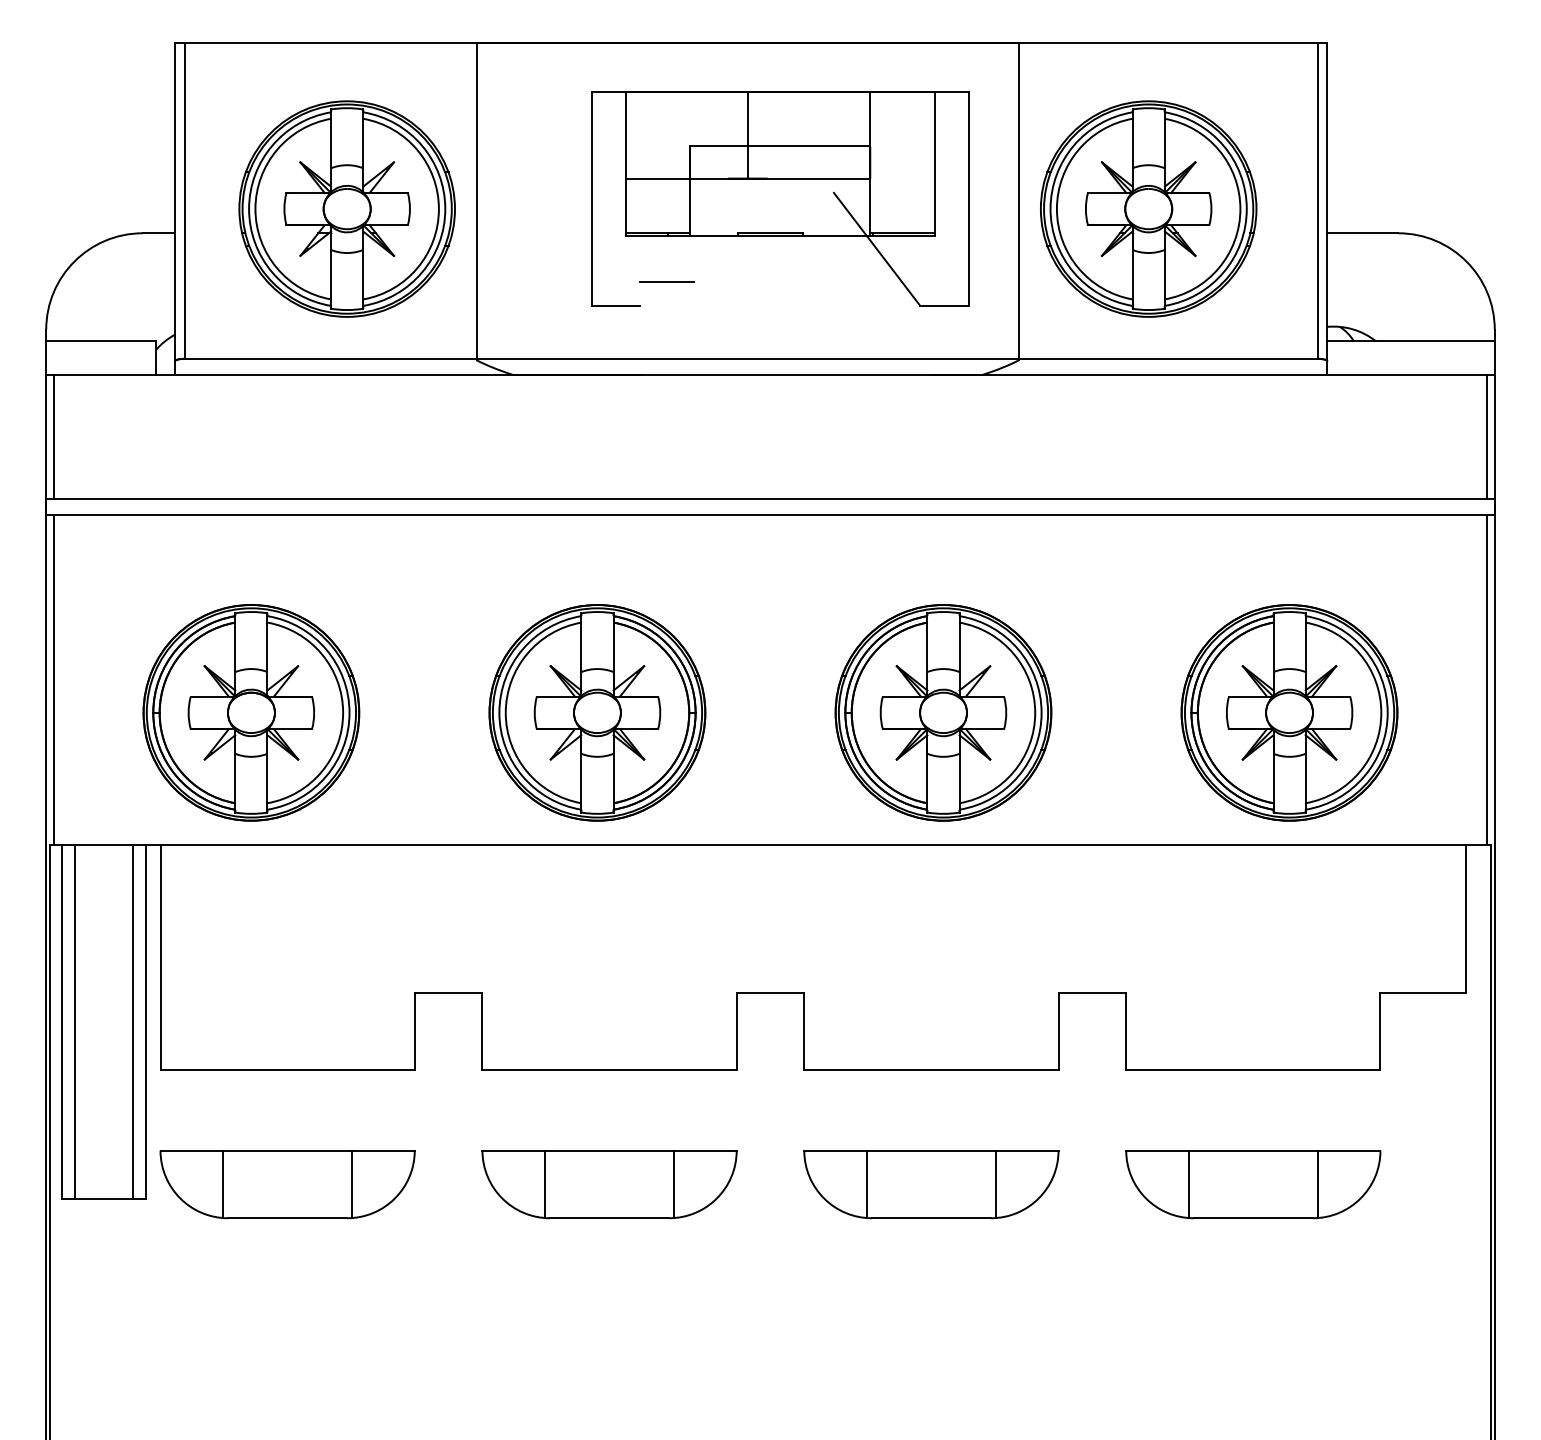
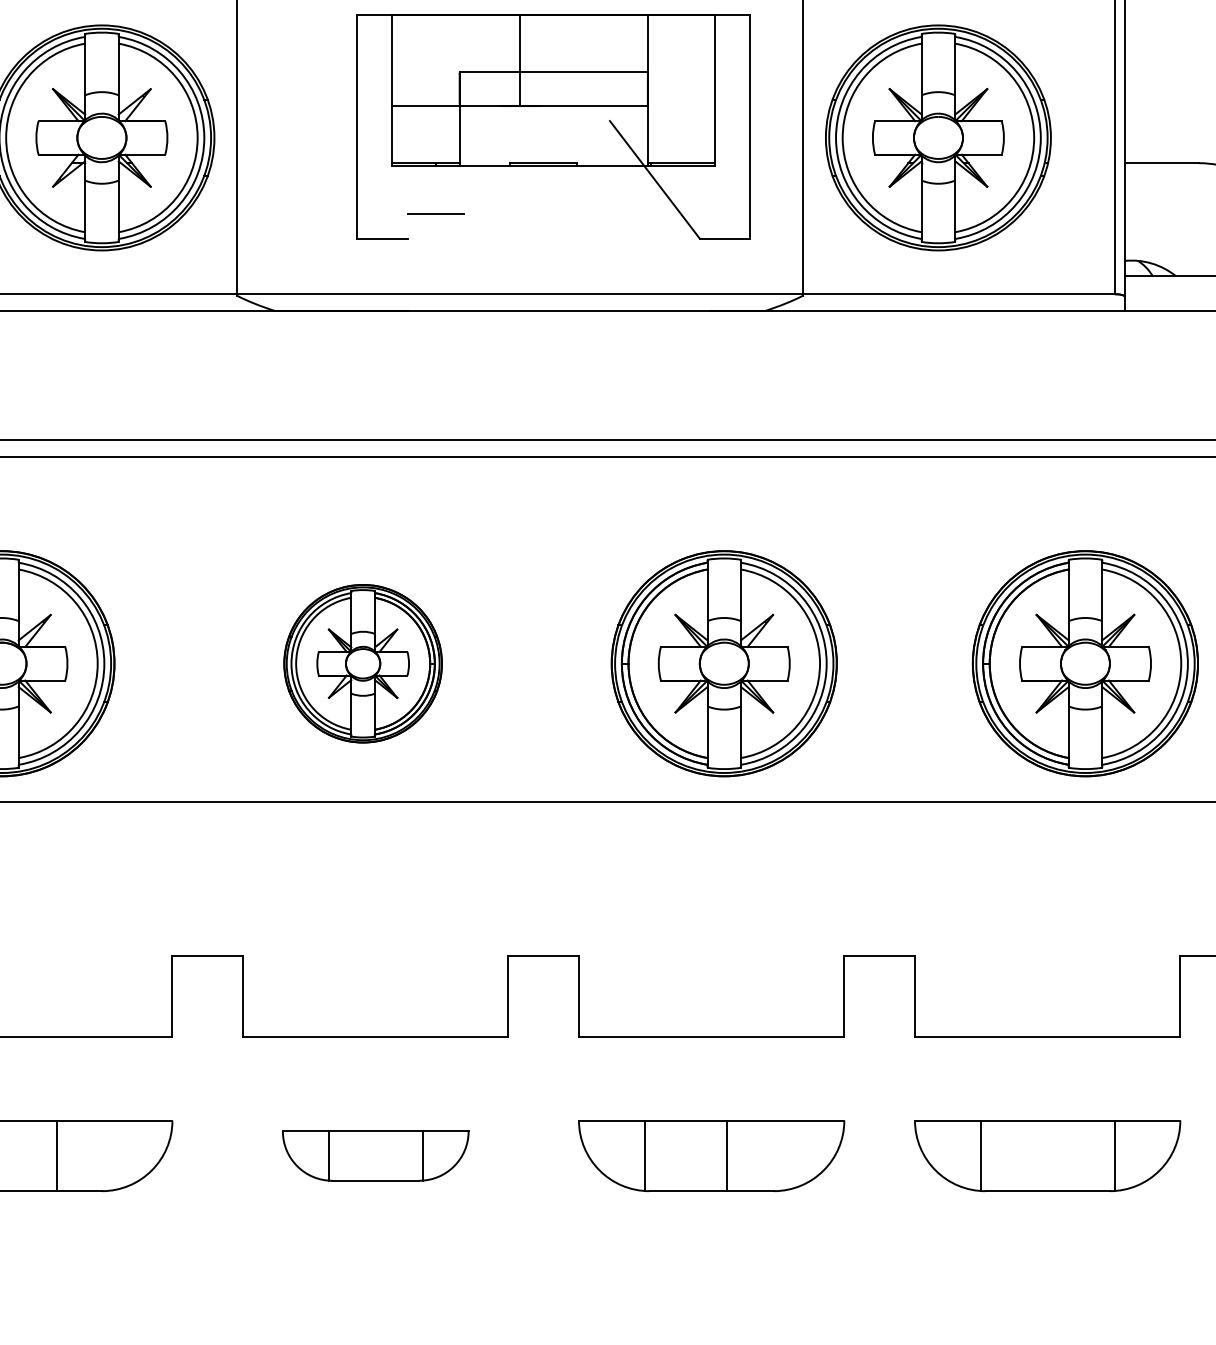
part: (597, 712) -> (363, 663), size x0.7
line: (351, 1184) -> (56, 1155), moved
part: (609, 1184) -> (375, 1155), size x0.7
line: (995, 1184) -> (726, 1155), moved

